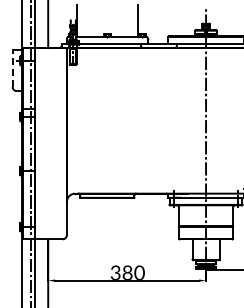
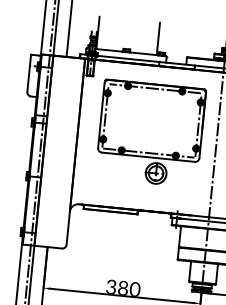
line: (12, 68) -> (29, 73), dashed -> solid
part: (139, 115) -> (150, 132), added

